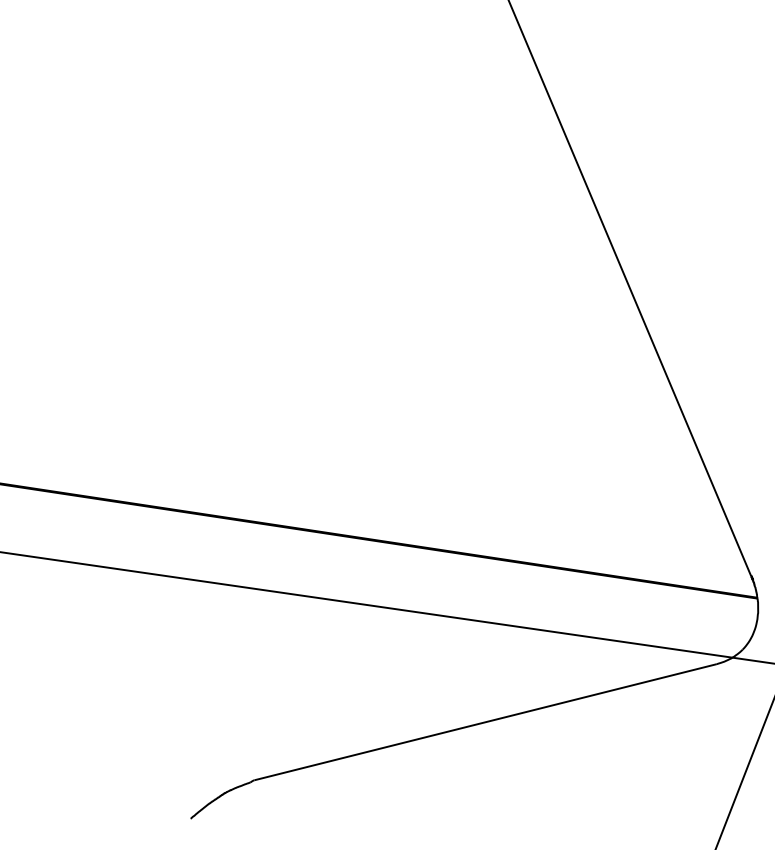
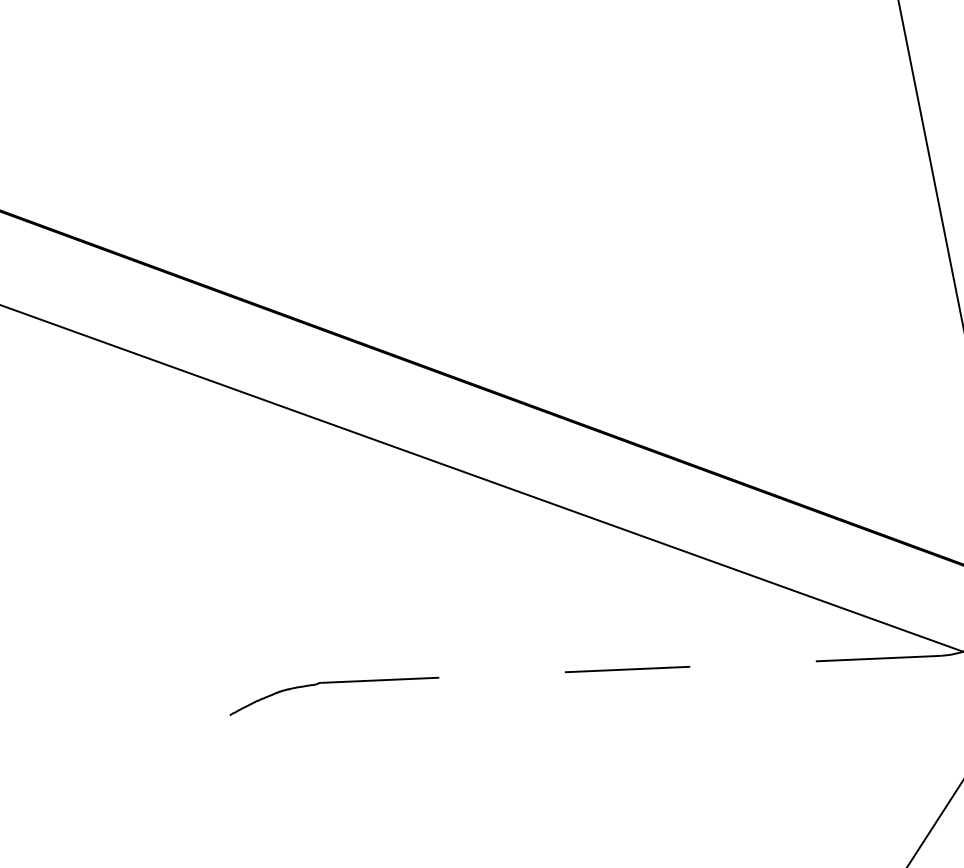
line: (485, 722) -> (631, 669), solid -> dashed

